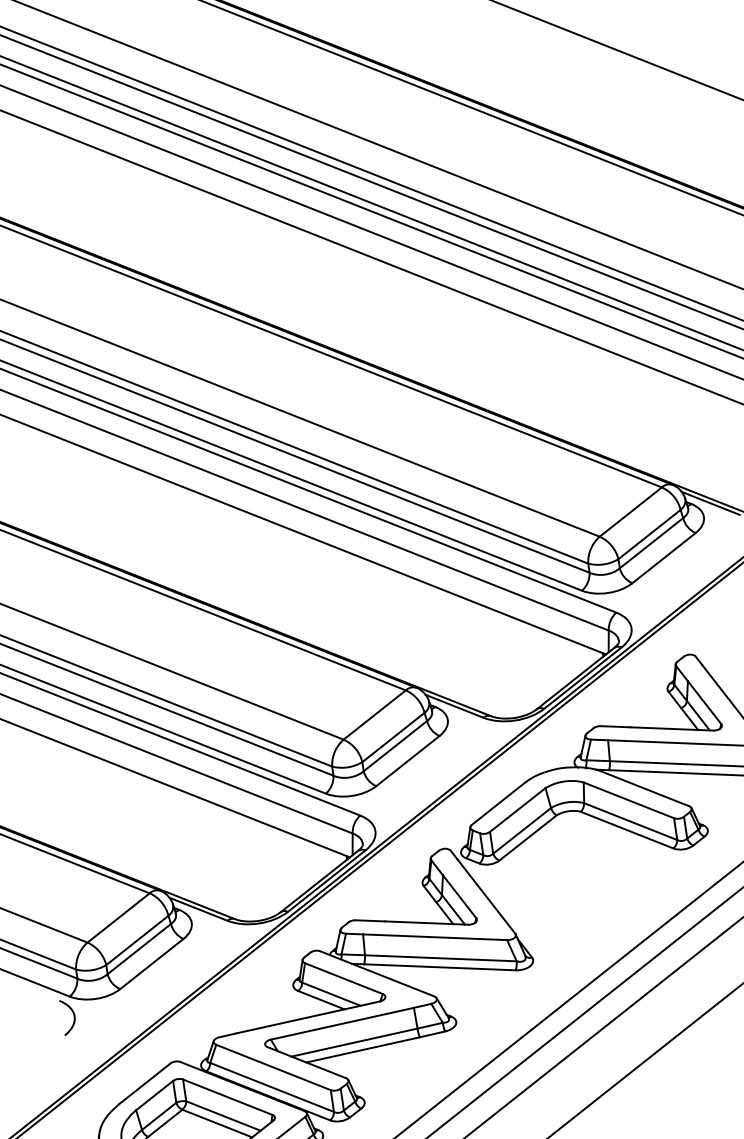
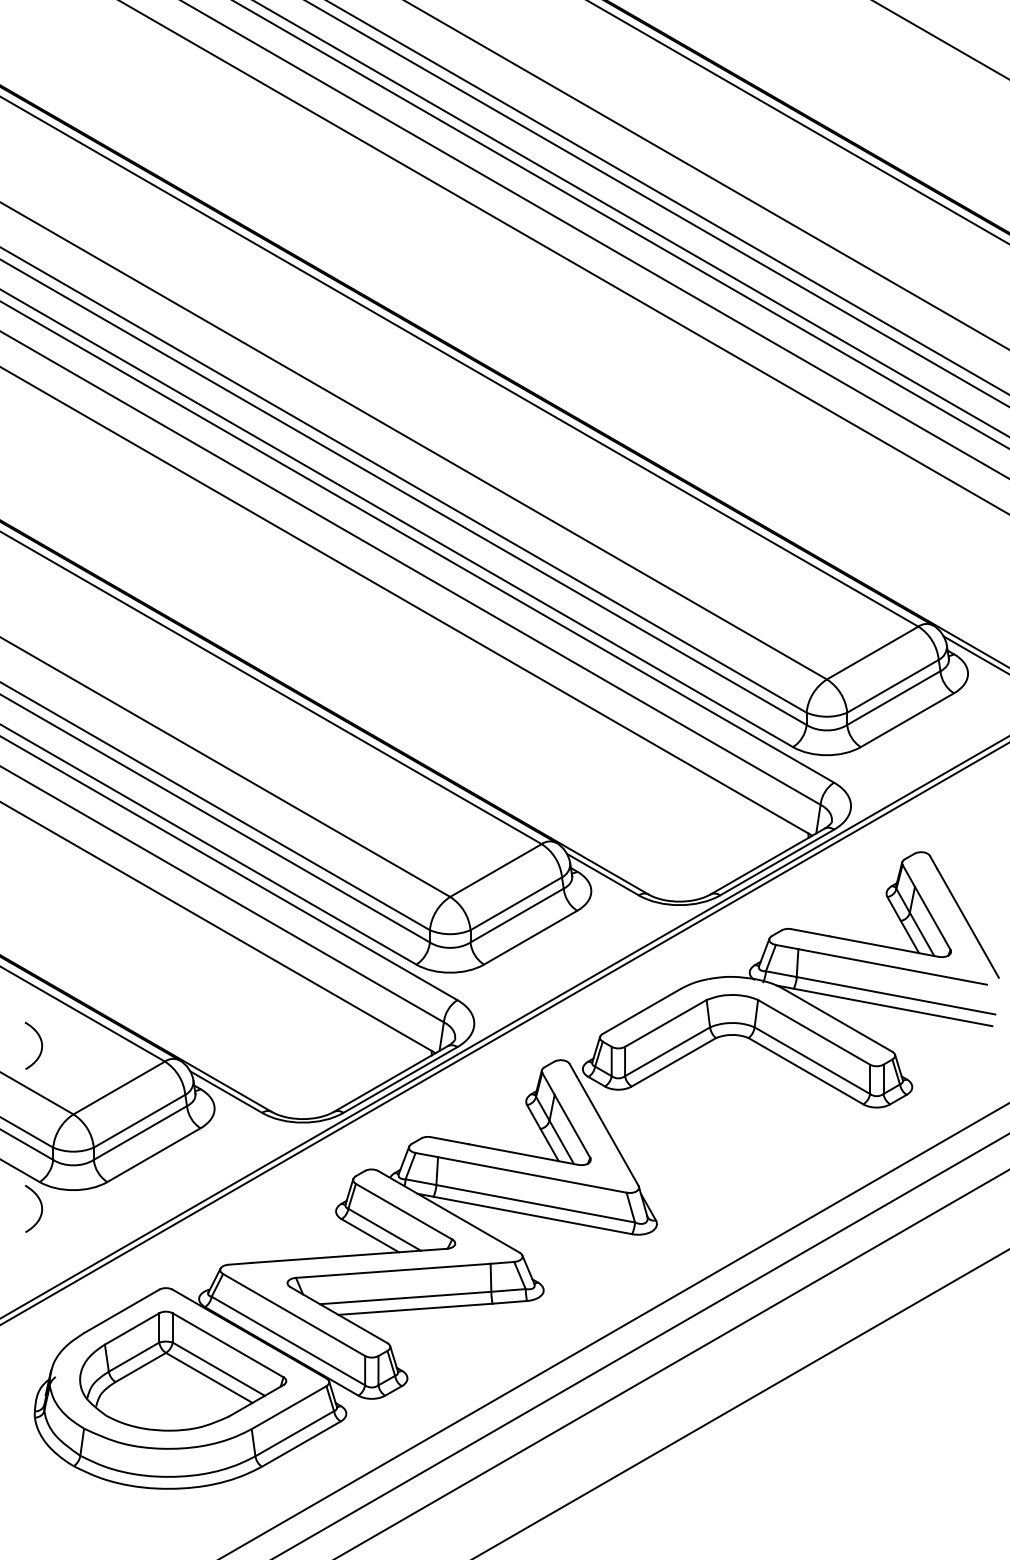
curve: (55, 892) -> (40, 1042), added

